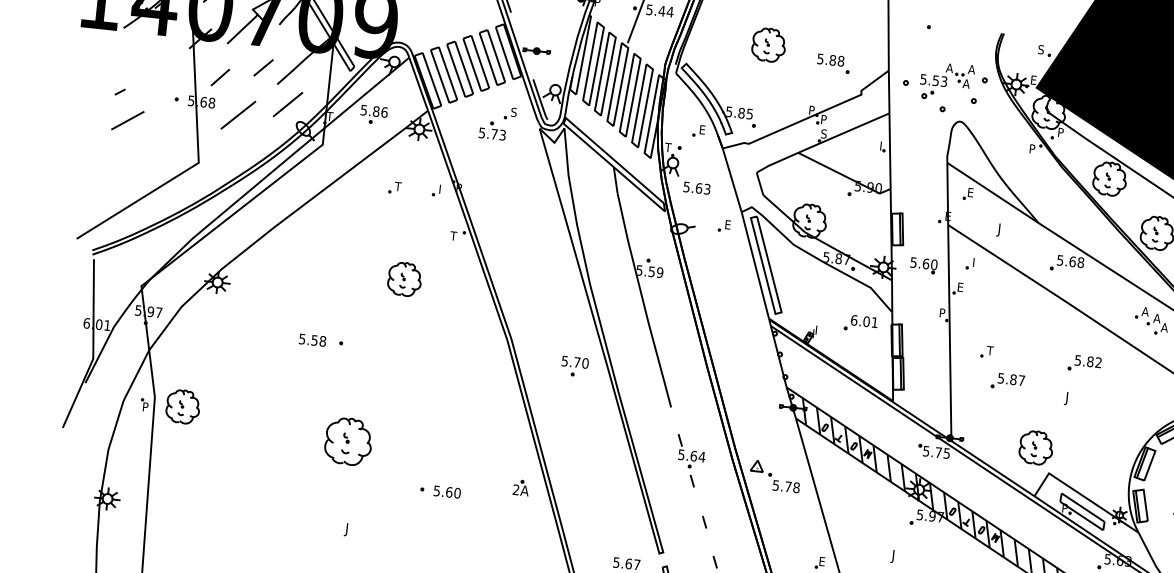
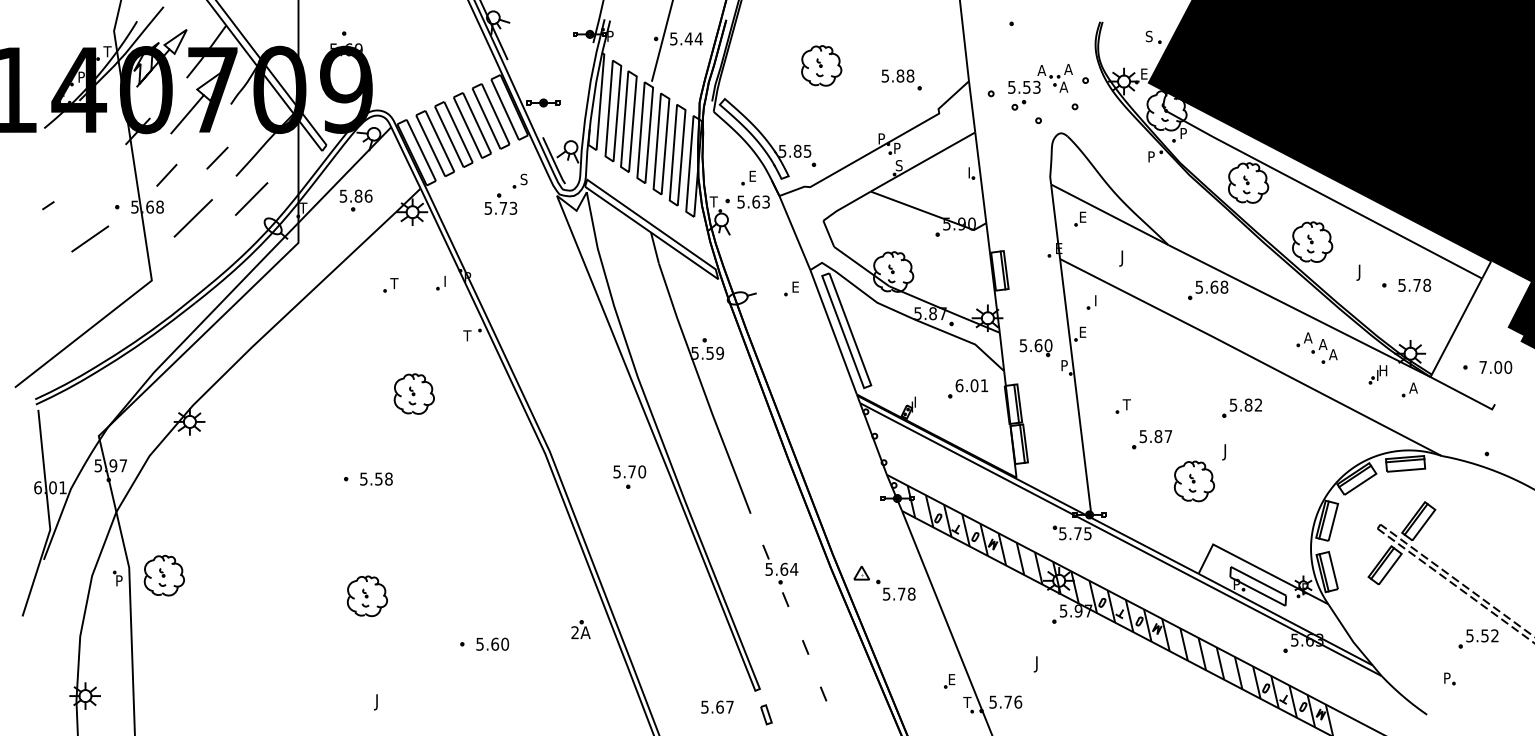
line: (128, 120) -> (90, 238), moved
text: (696, 187) -> (753, 201), moved
part: (923, 266) -> (1035, 348), moved
text: (312, 339) -> (376, 478), moved
part: (347, 441) -> (366, 596), size x0.71
part: (1035, 447) -> (1193, 481), moved

